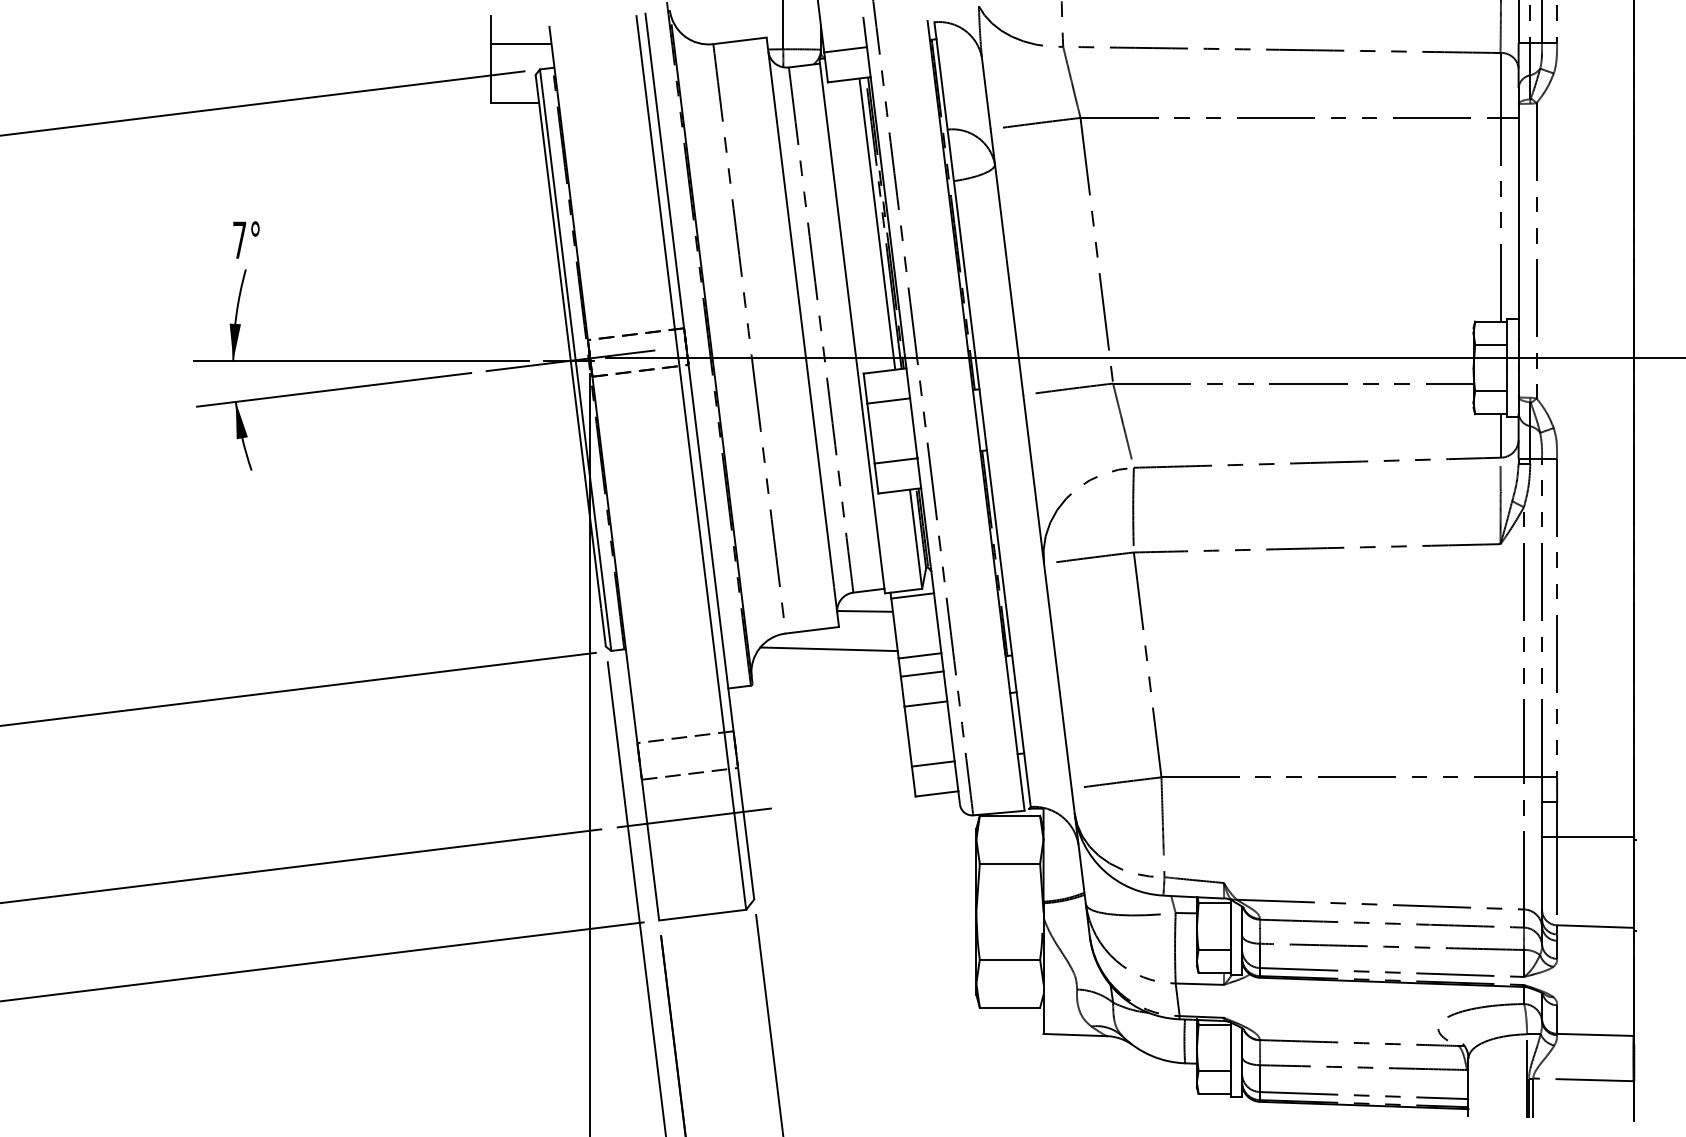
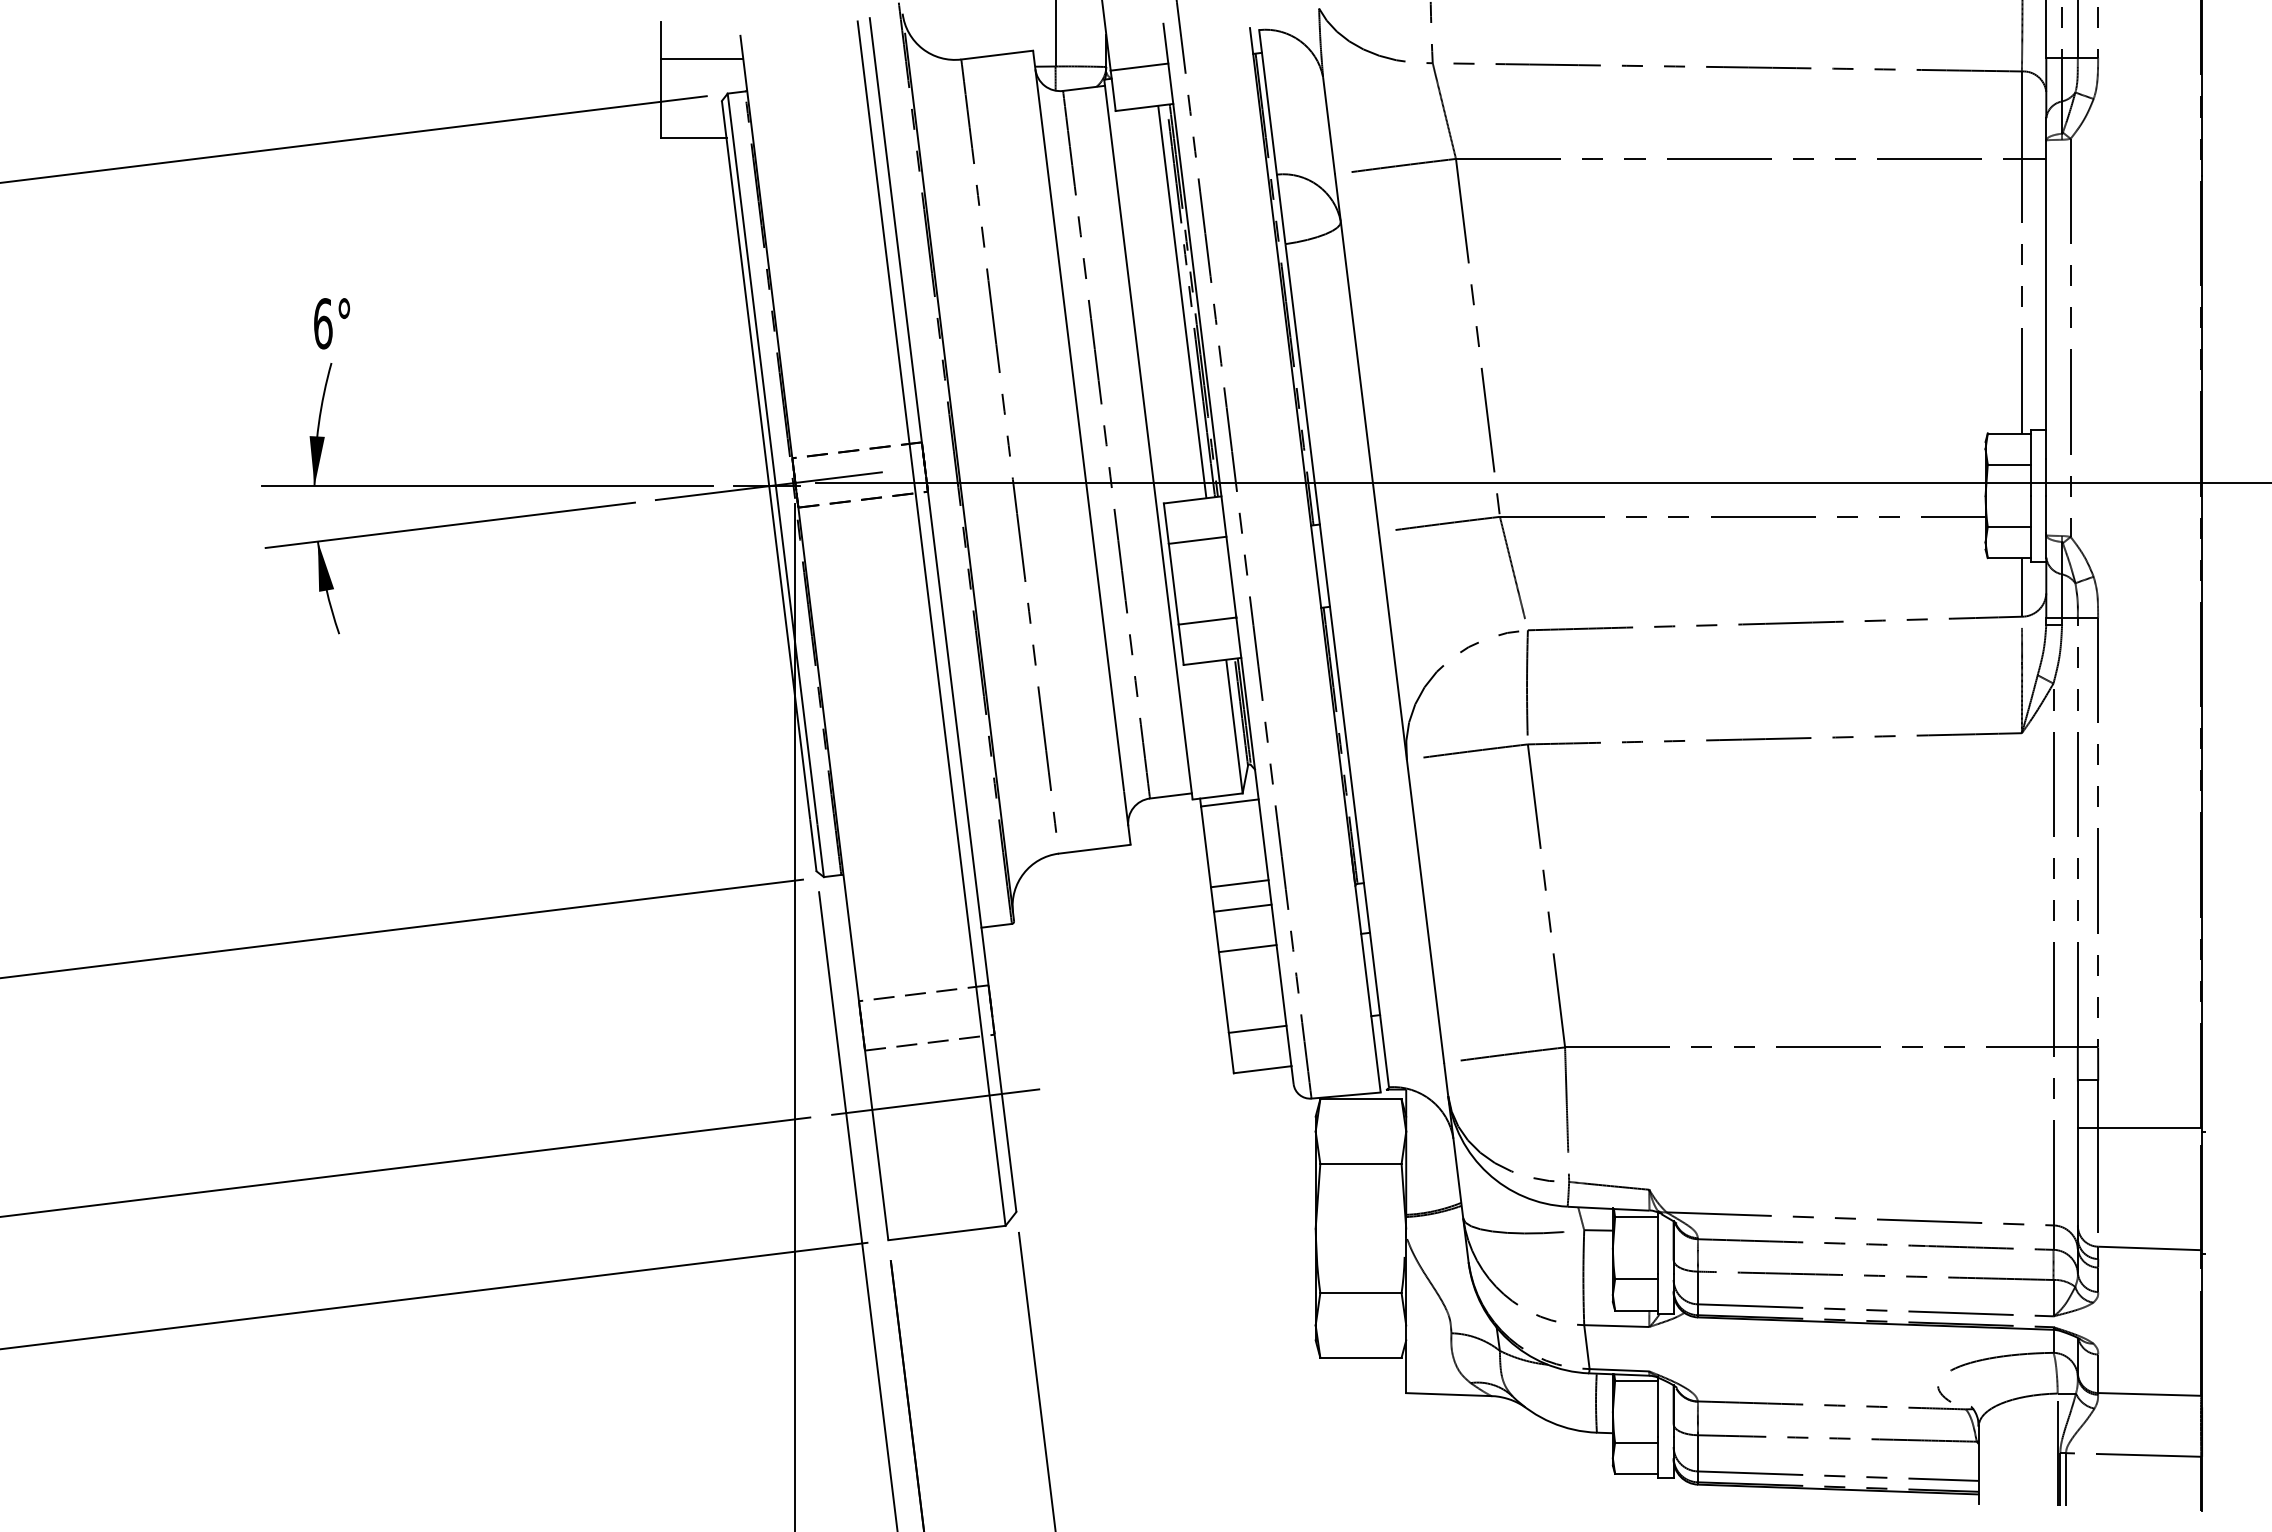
text: (239, 240) -> (323, 323), 7° -> 6°
line: (864, 611) -> (1165, 823), removed
line: (828, 649) -> (1116, 874), removed

